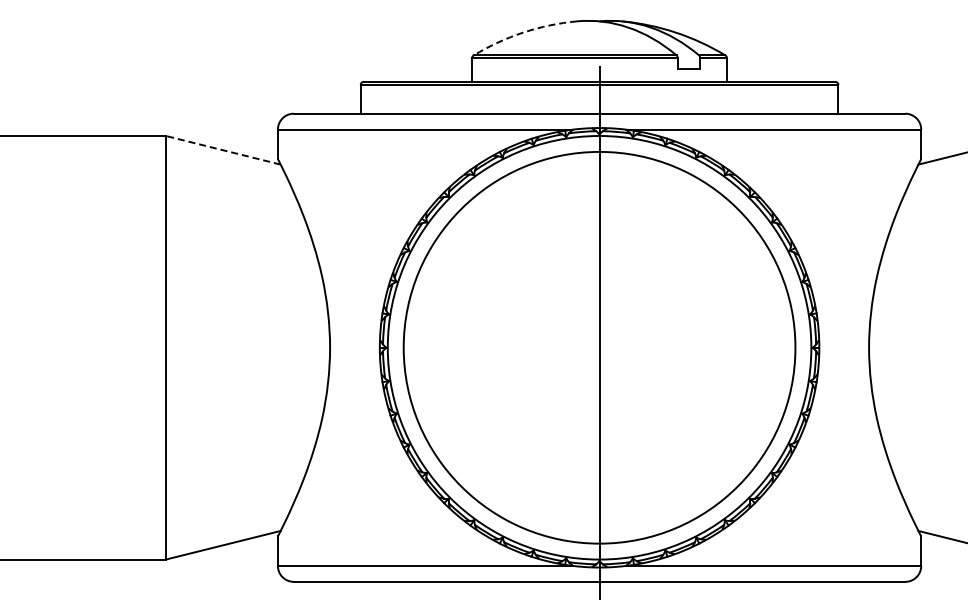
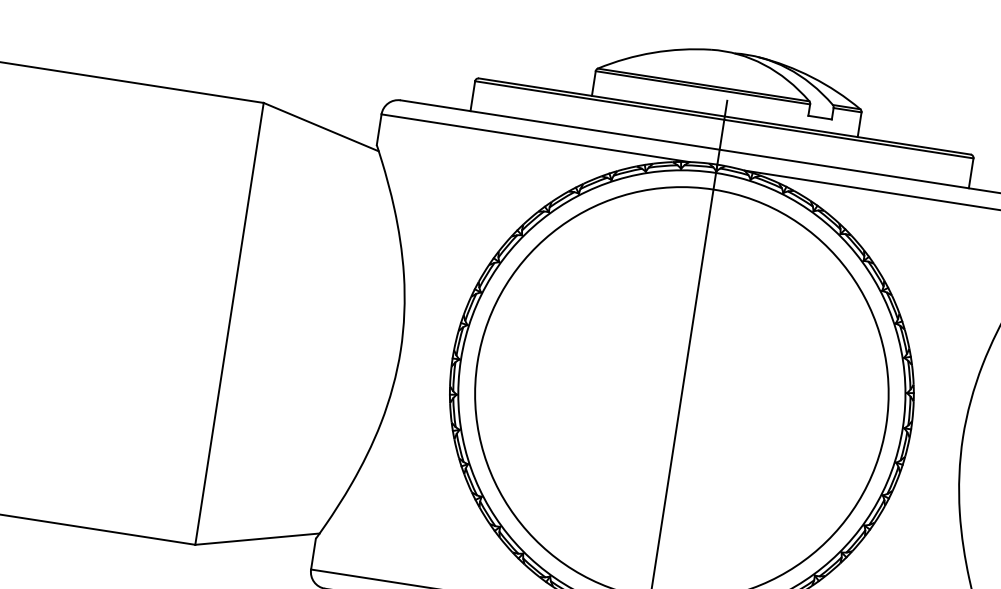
arc: (523, 32) -> (653, 52), dashed -> solid
line: (222, 150) -> (320, 127), dashed -> solid

